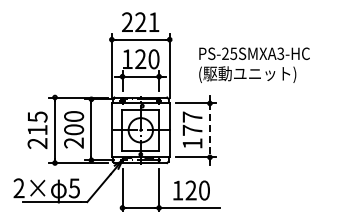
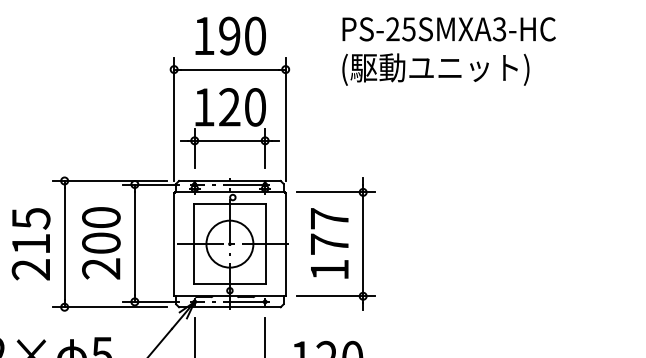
text: (140, 22) -> (229, 36), 221 -> 190
text: (254, 64) -> (448, 49), moved
line: (209, 130) -> (362, 244), dashed -> solid

